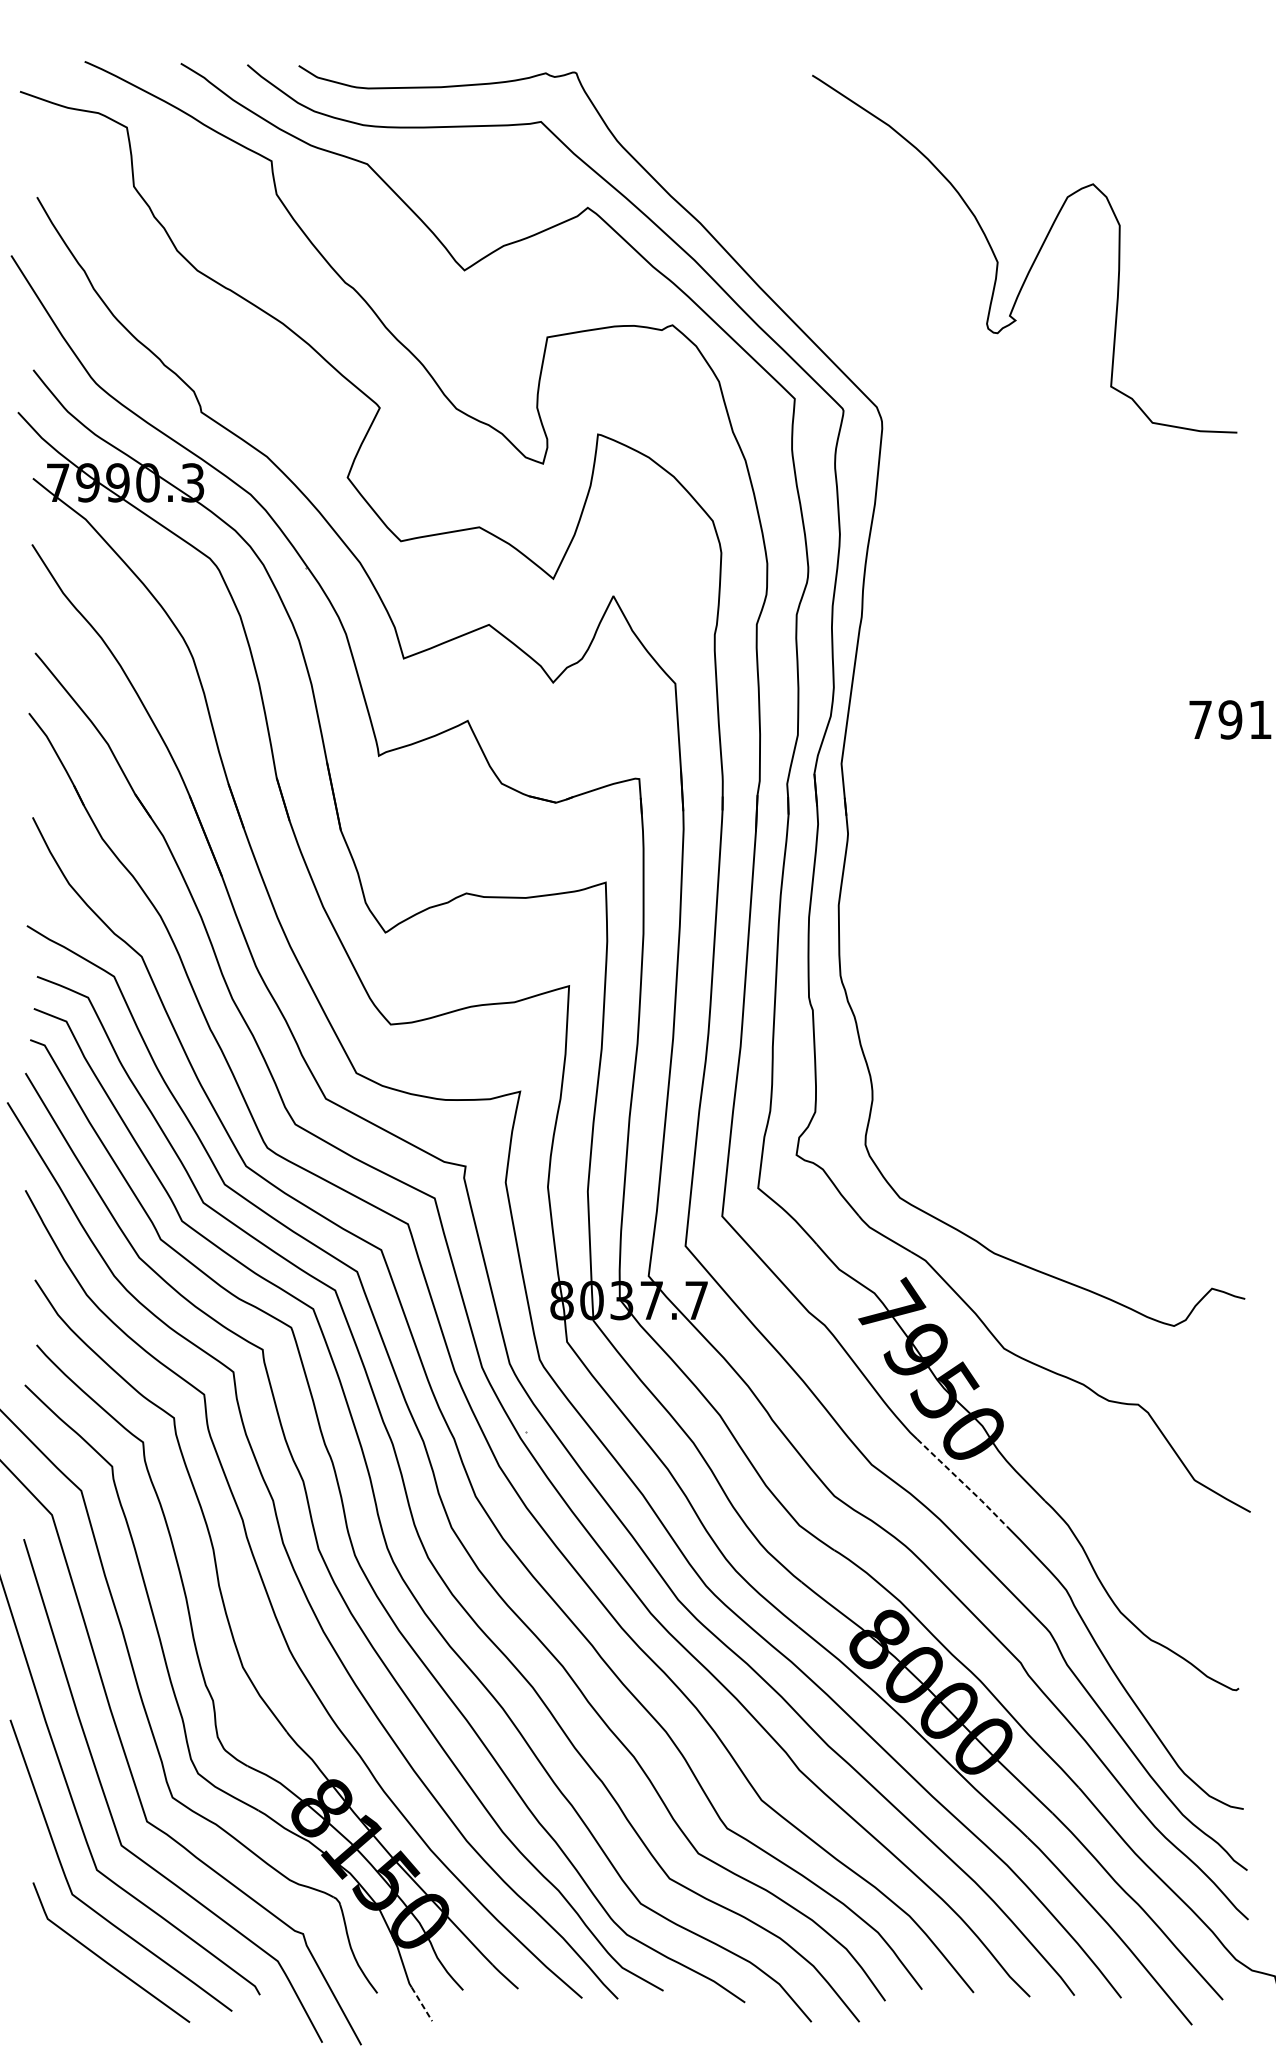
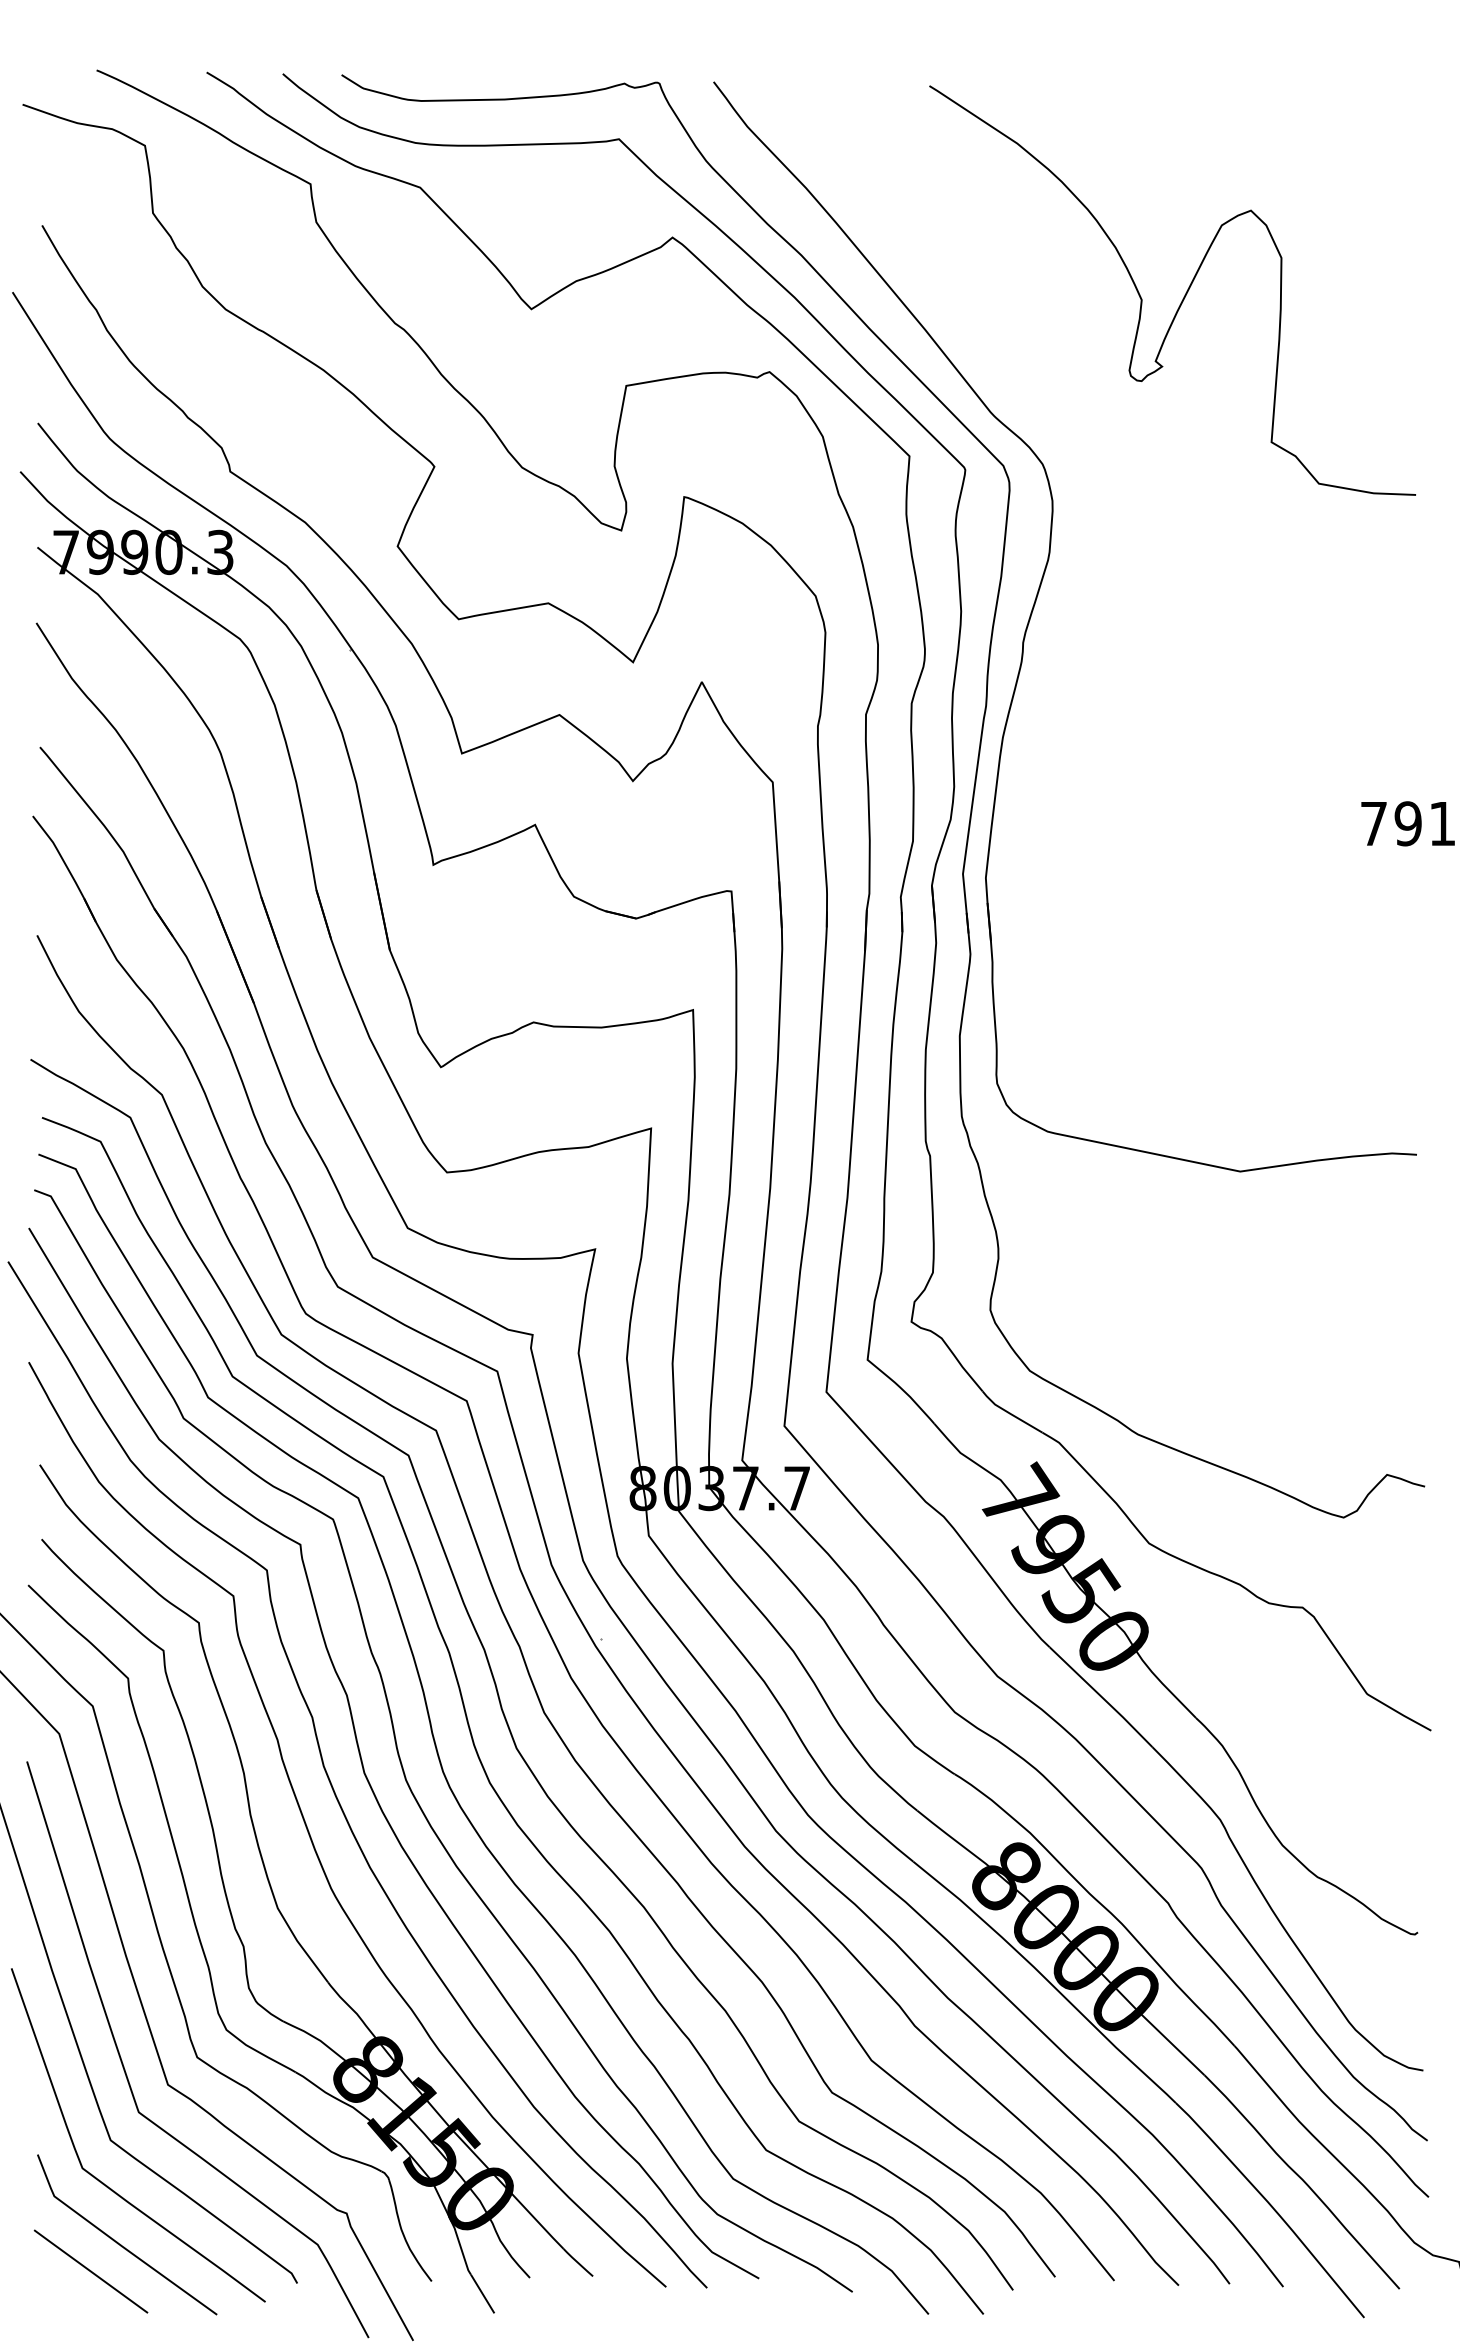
part: (901, 539) -> (1031, 617), added
line: (962, 1482) -> (1101, 1696), dashed -> solid
line: (79, 1984) -> (90, 2271), added
line: (421, 2003) -> (482, 2293), dashed -> solid

